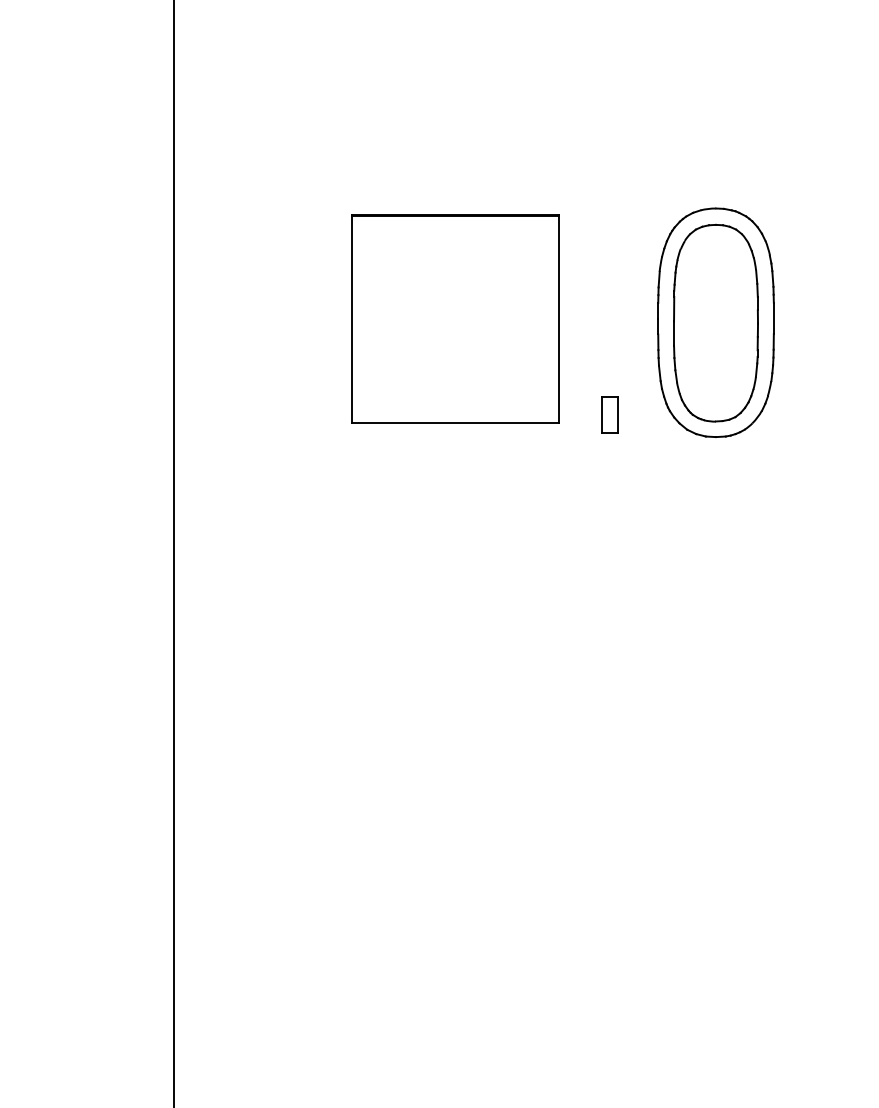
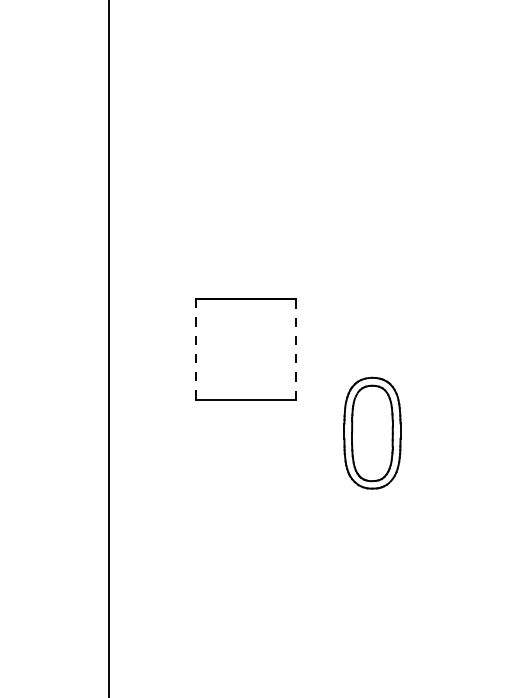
line: (351, 319) -> (195, 349), solid -> dashed
line: (559, 319) -> (296, 349), solid -> dashed
part: (716, 321) -> (372, 432), moved
part: (608, 414) -> (320, 395), removed

